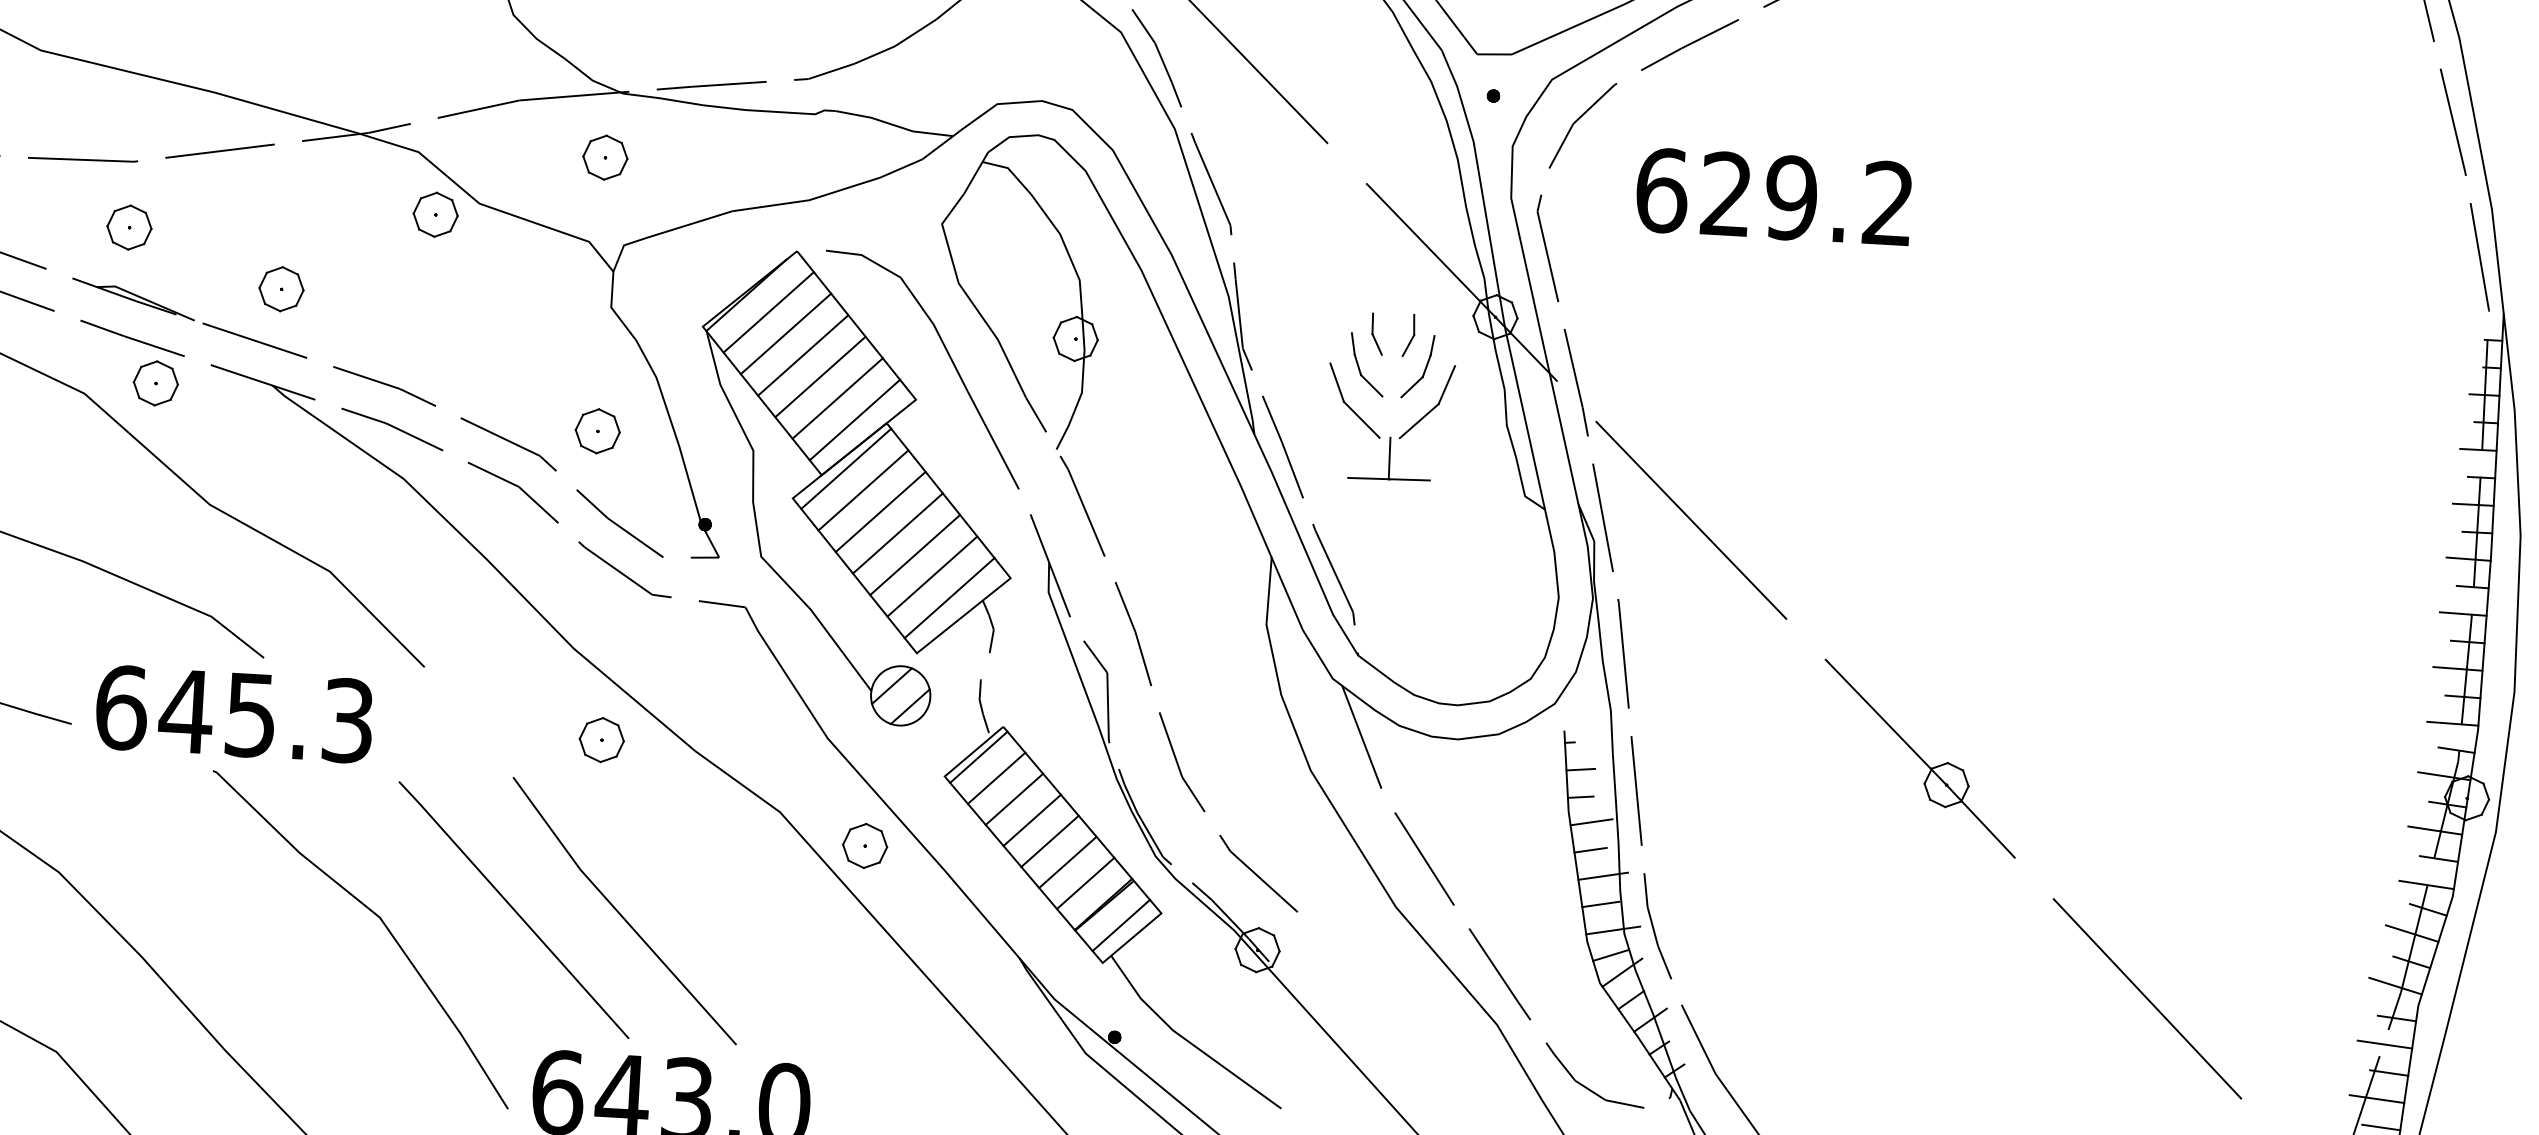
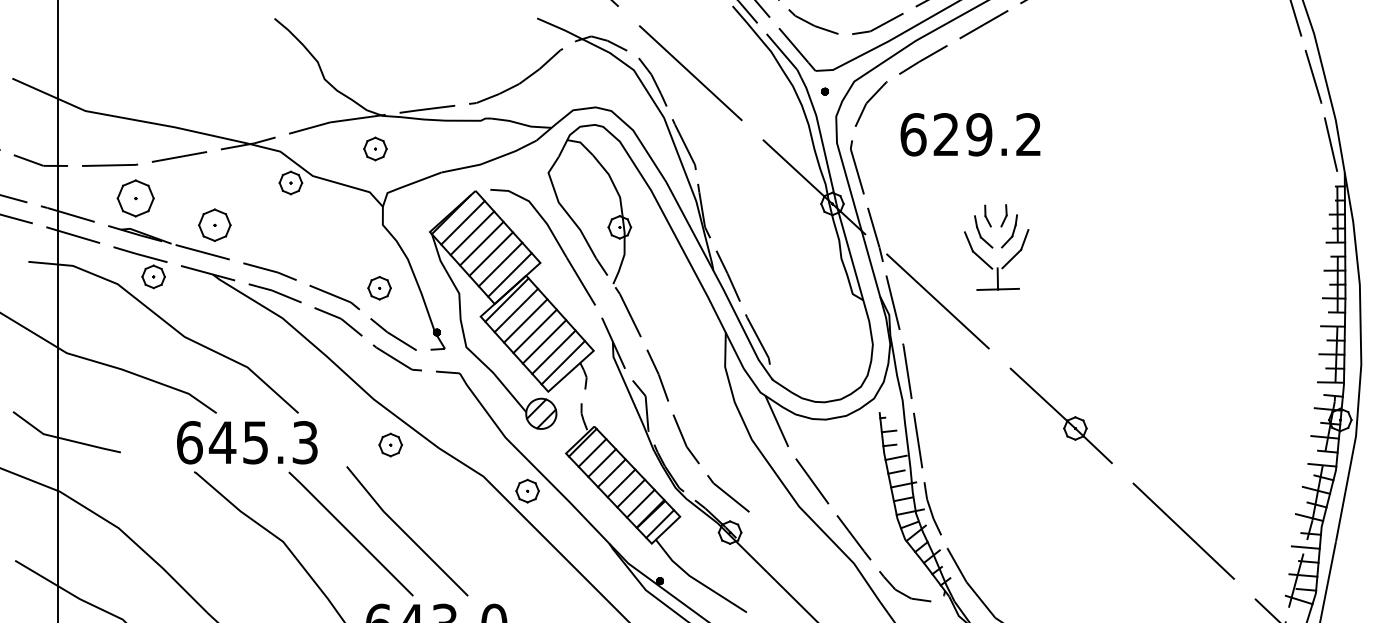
part: (129, 227) -> (135, 198), size x1.6
part: (281, 289) -> (214, 225), size x1.4
part: (1390, 396) -> (996, 247), moved
text: (234, 713) -> (247, 442), moved

